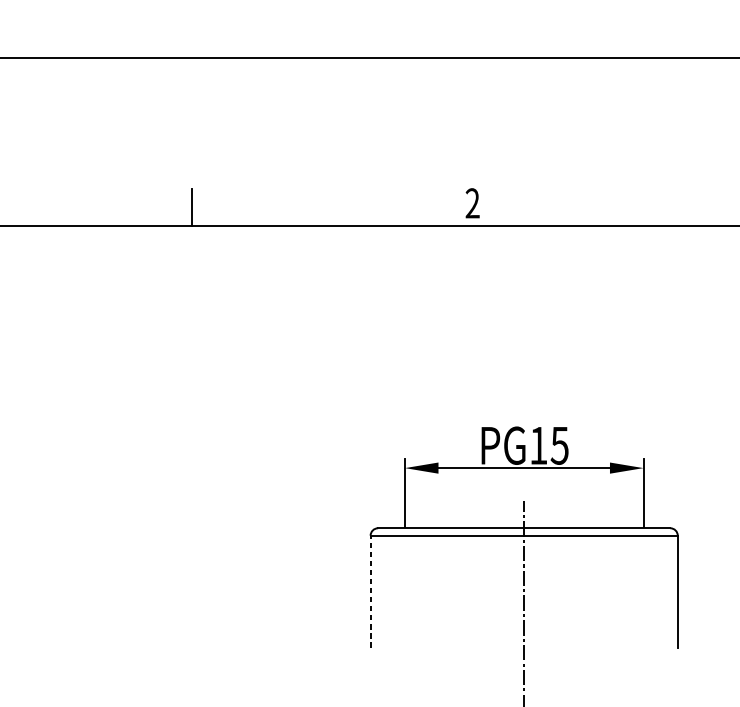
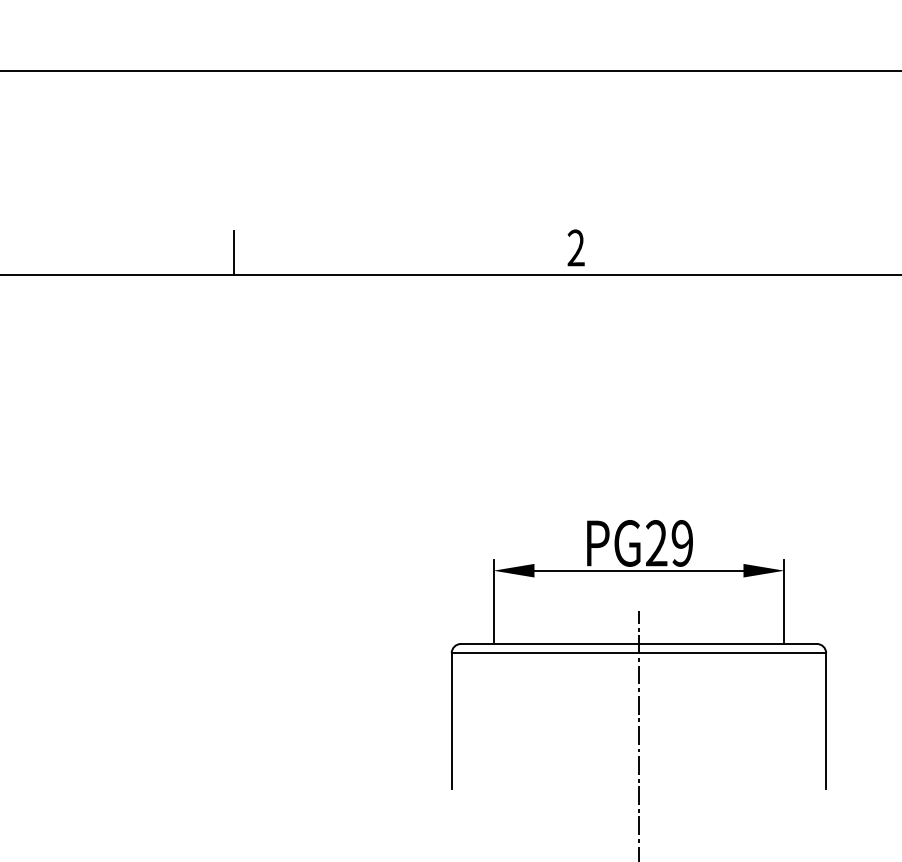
text: (549, 445) -> (669, 543), PG15 -> PG29
line: (370, 591) -> (451, 720), dashed -> solid

